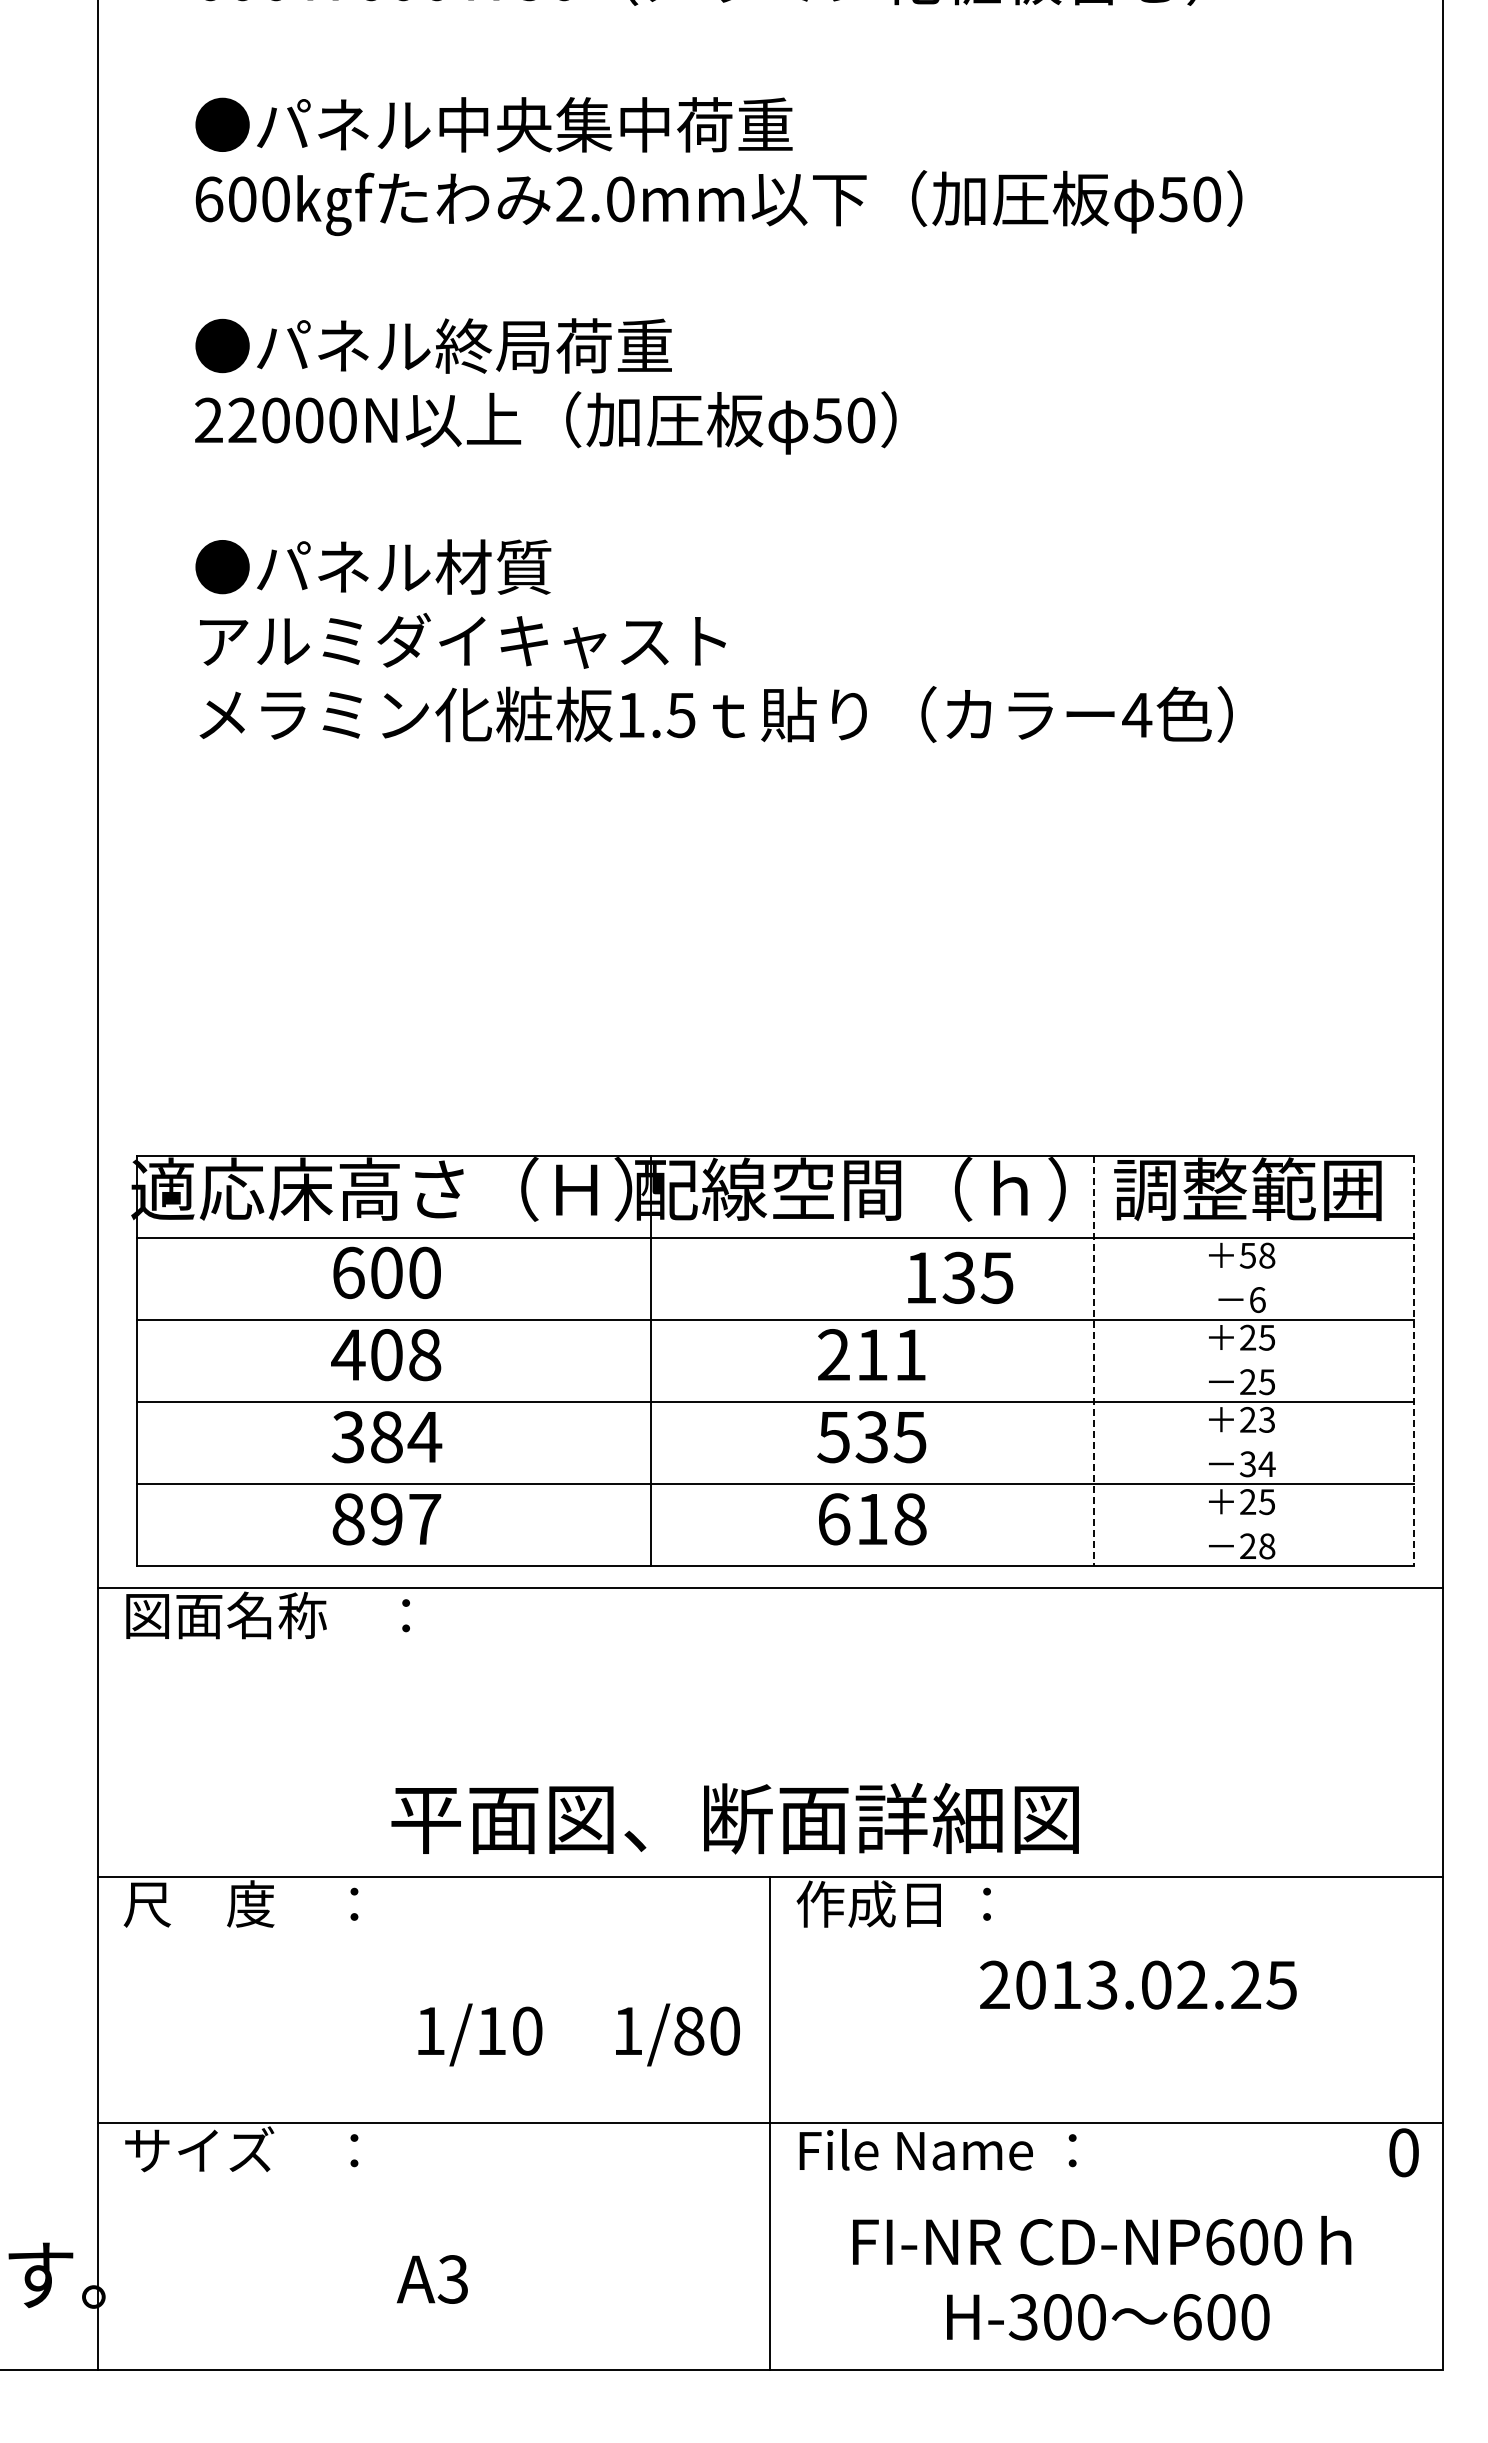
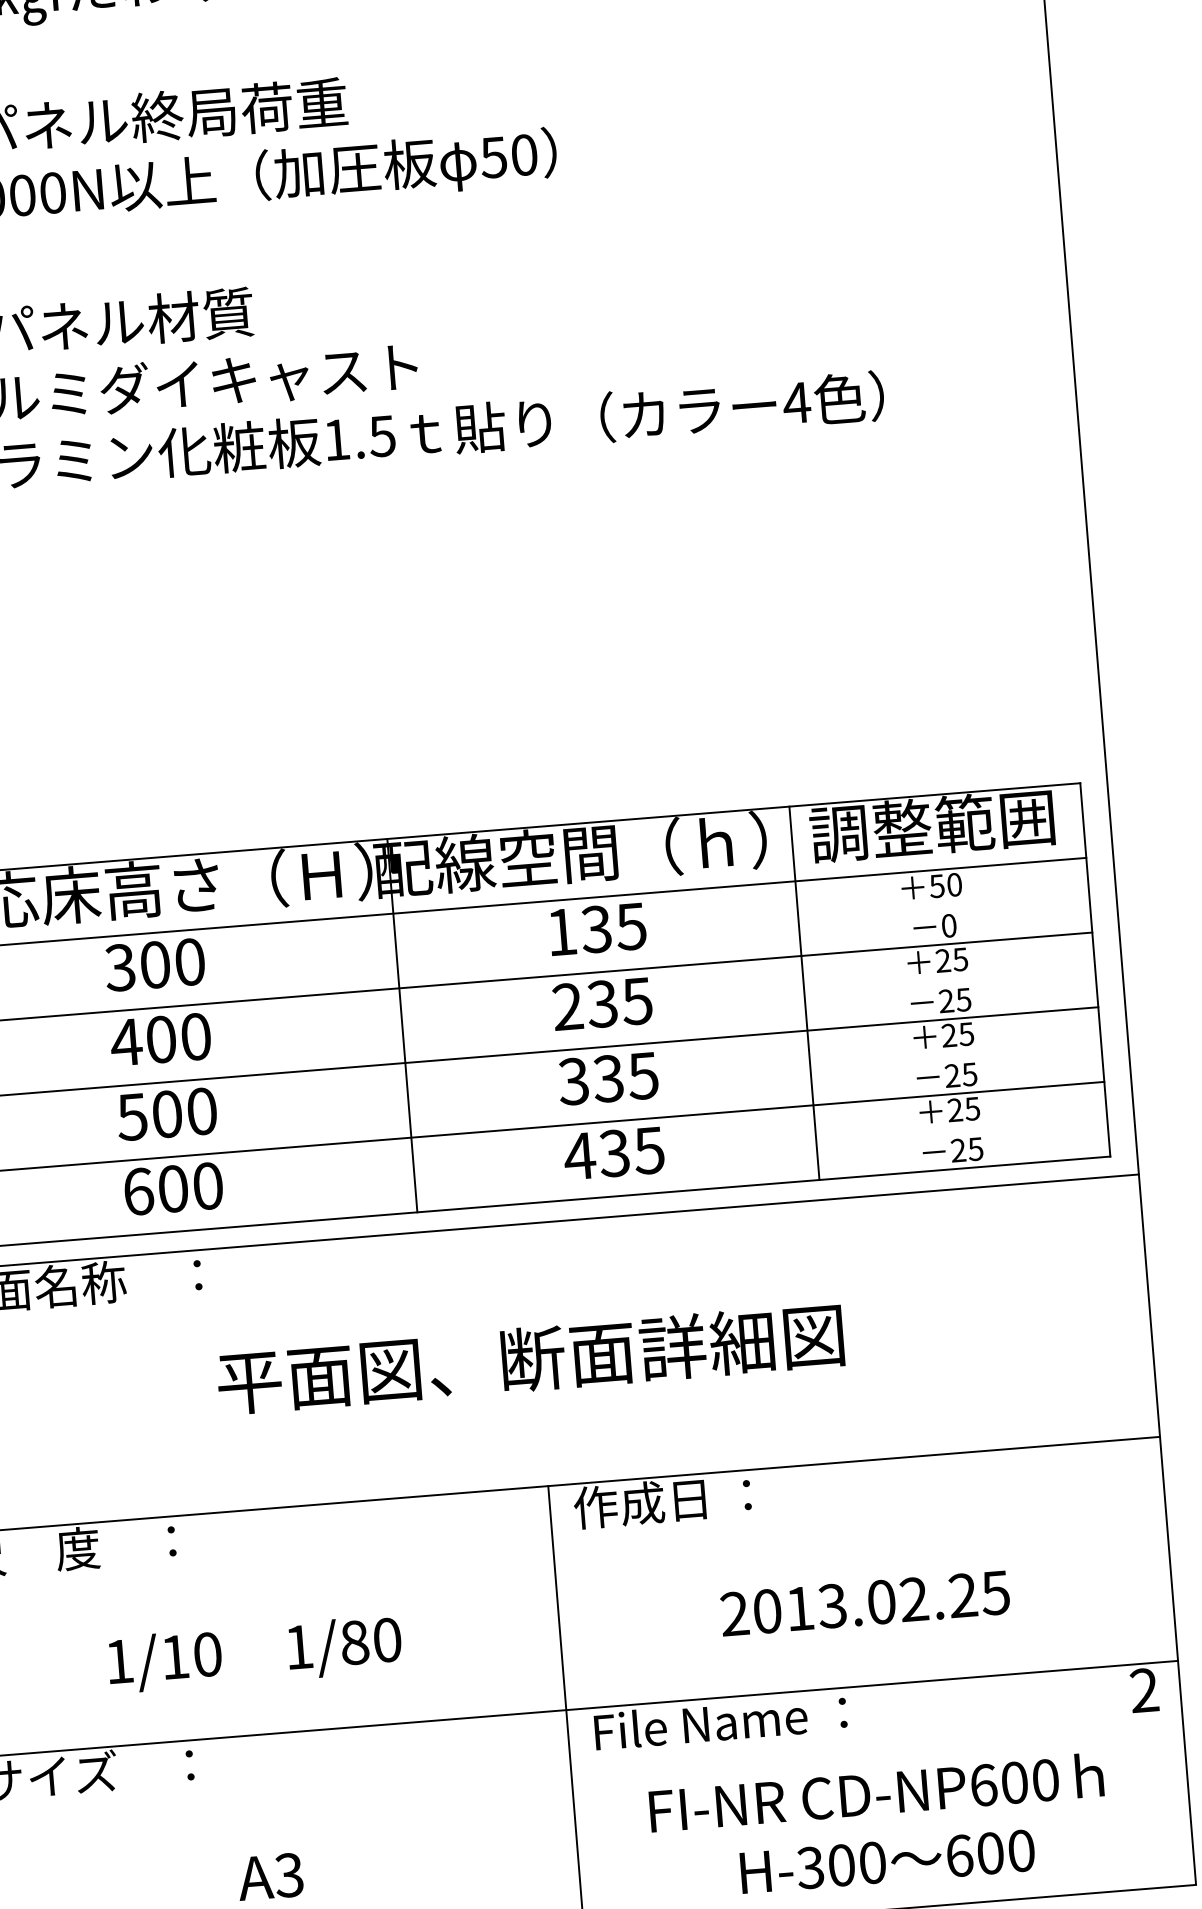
text: (1267, 1255) -> (954, 884), 58 -> 50
text: (347, 1272) -> (119, 967), 600 -> 300
text: (960, 1277) -> (597, 928), moved
text: (1257, 1299) -> (948, 925), 6 -> 0
text: (425, 1354) -> (196, 1036), 408 -> 400
text: (890, 1355) -> (619, 1003), 211 -> 235
line: (1093, 1361) -> (804, 993), dashed -> solid
line: (1413, 1361) -> (1095, 970), dashed -> solid
text: (1266, 1419) -> (965, 1033), 23 -> 25
text: (833, 1436) -> (573, 1080), 535 -> 335
text: (386, 1437) -> (167, 1114), 384 -> 500
text: (1257, 1464) -> (961, 1075), 34 -> 25
text: (386, 1519) -> (173, 1189), 897 -> 600
text: (871, 1519) -> (614, 1153), 618 -> 435
text: (1267, 1546) -> (976, 1149), 28 -> 25
text: (734, 1818) -> (529, 1359), moved
text: (1138, 1984) -> (865, 1602), moved
text: (578, 2034) -> (254, 1653), moved
text: (1403, 2152) -> (1144, 1690), 0 -> 2

